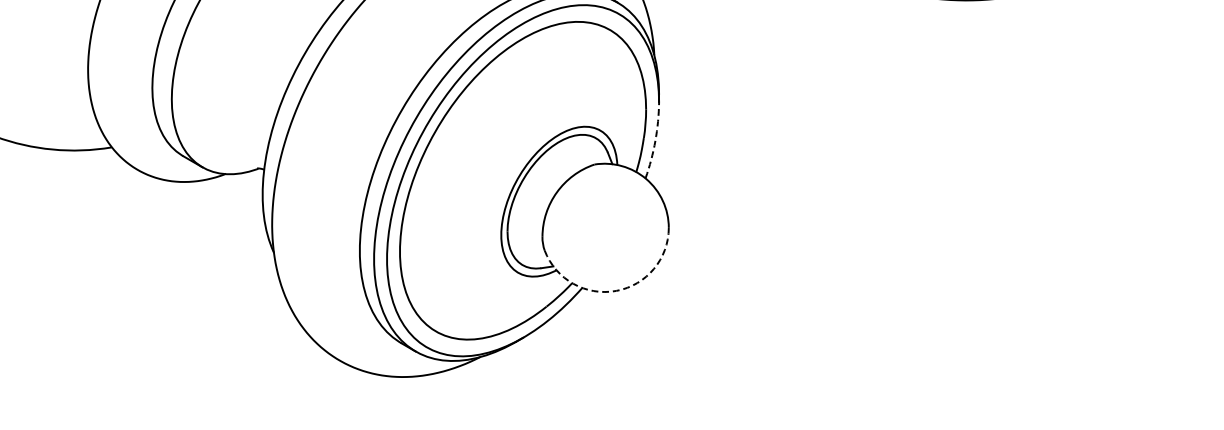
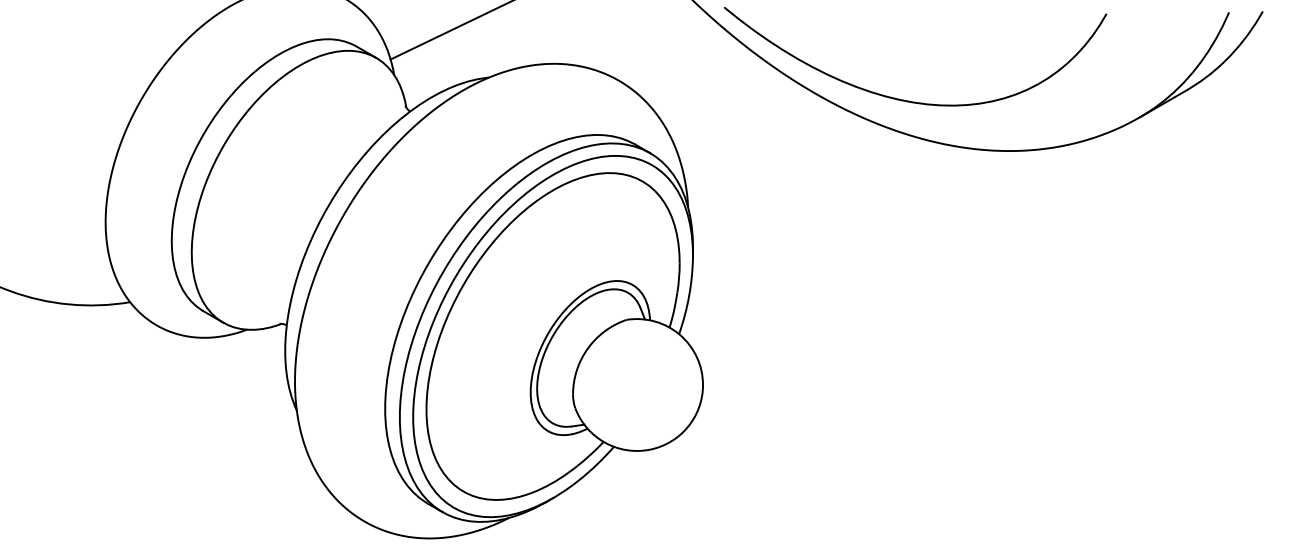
arc: (655, 140) -> (689, 295), dashed -> solid
arc: (616, 290) -> (649, 449), dashed -> solid

